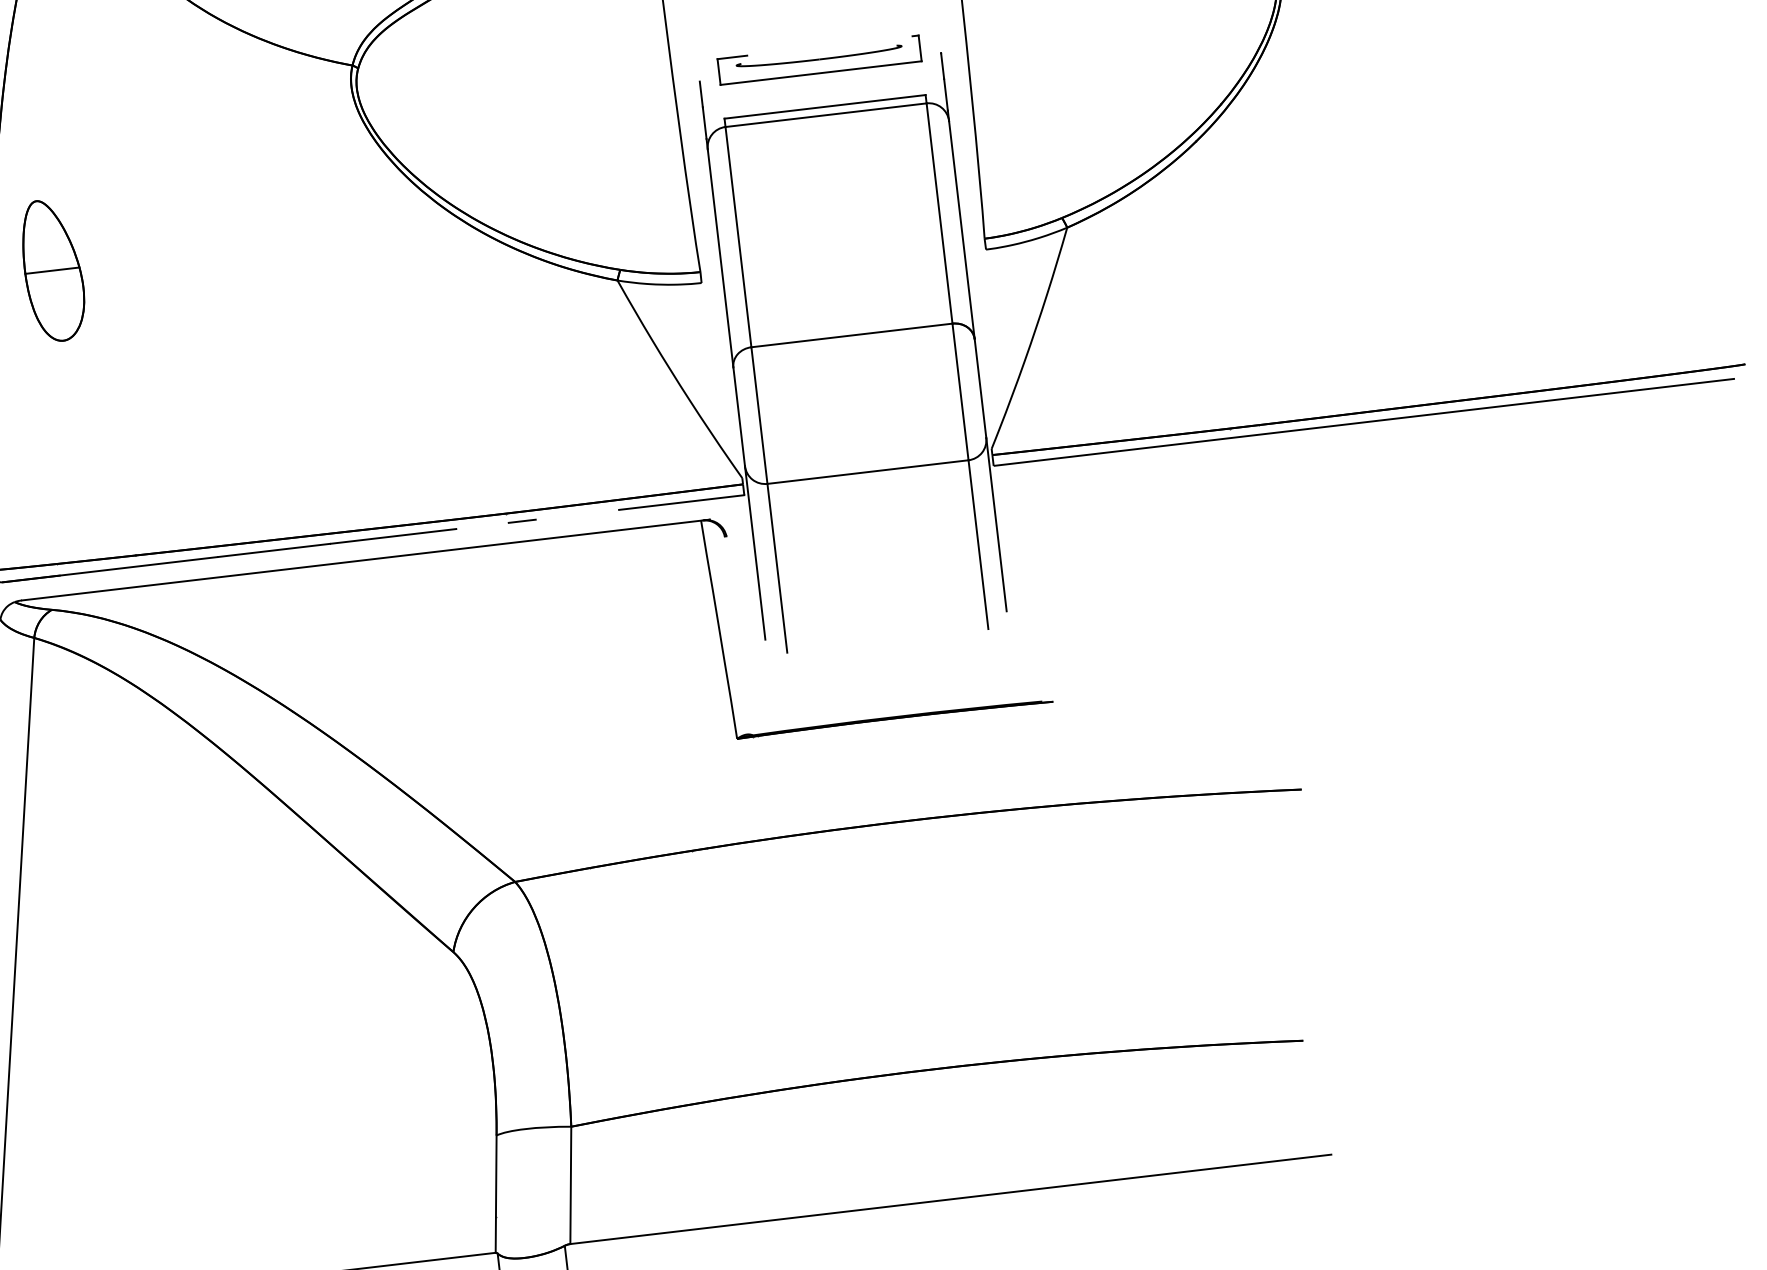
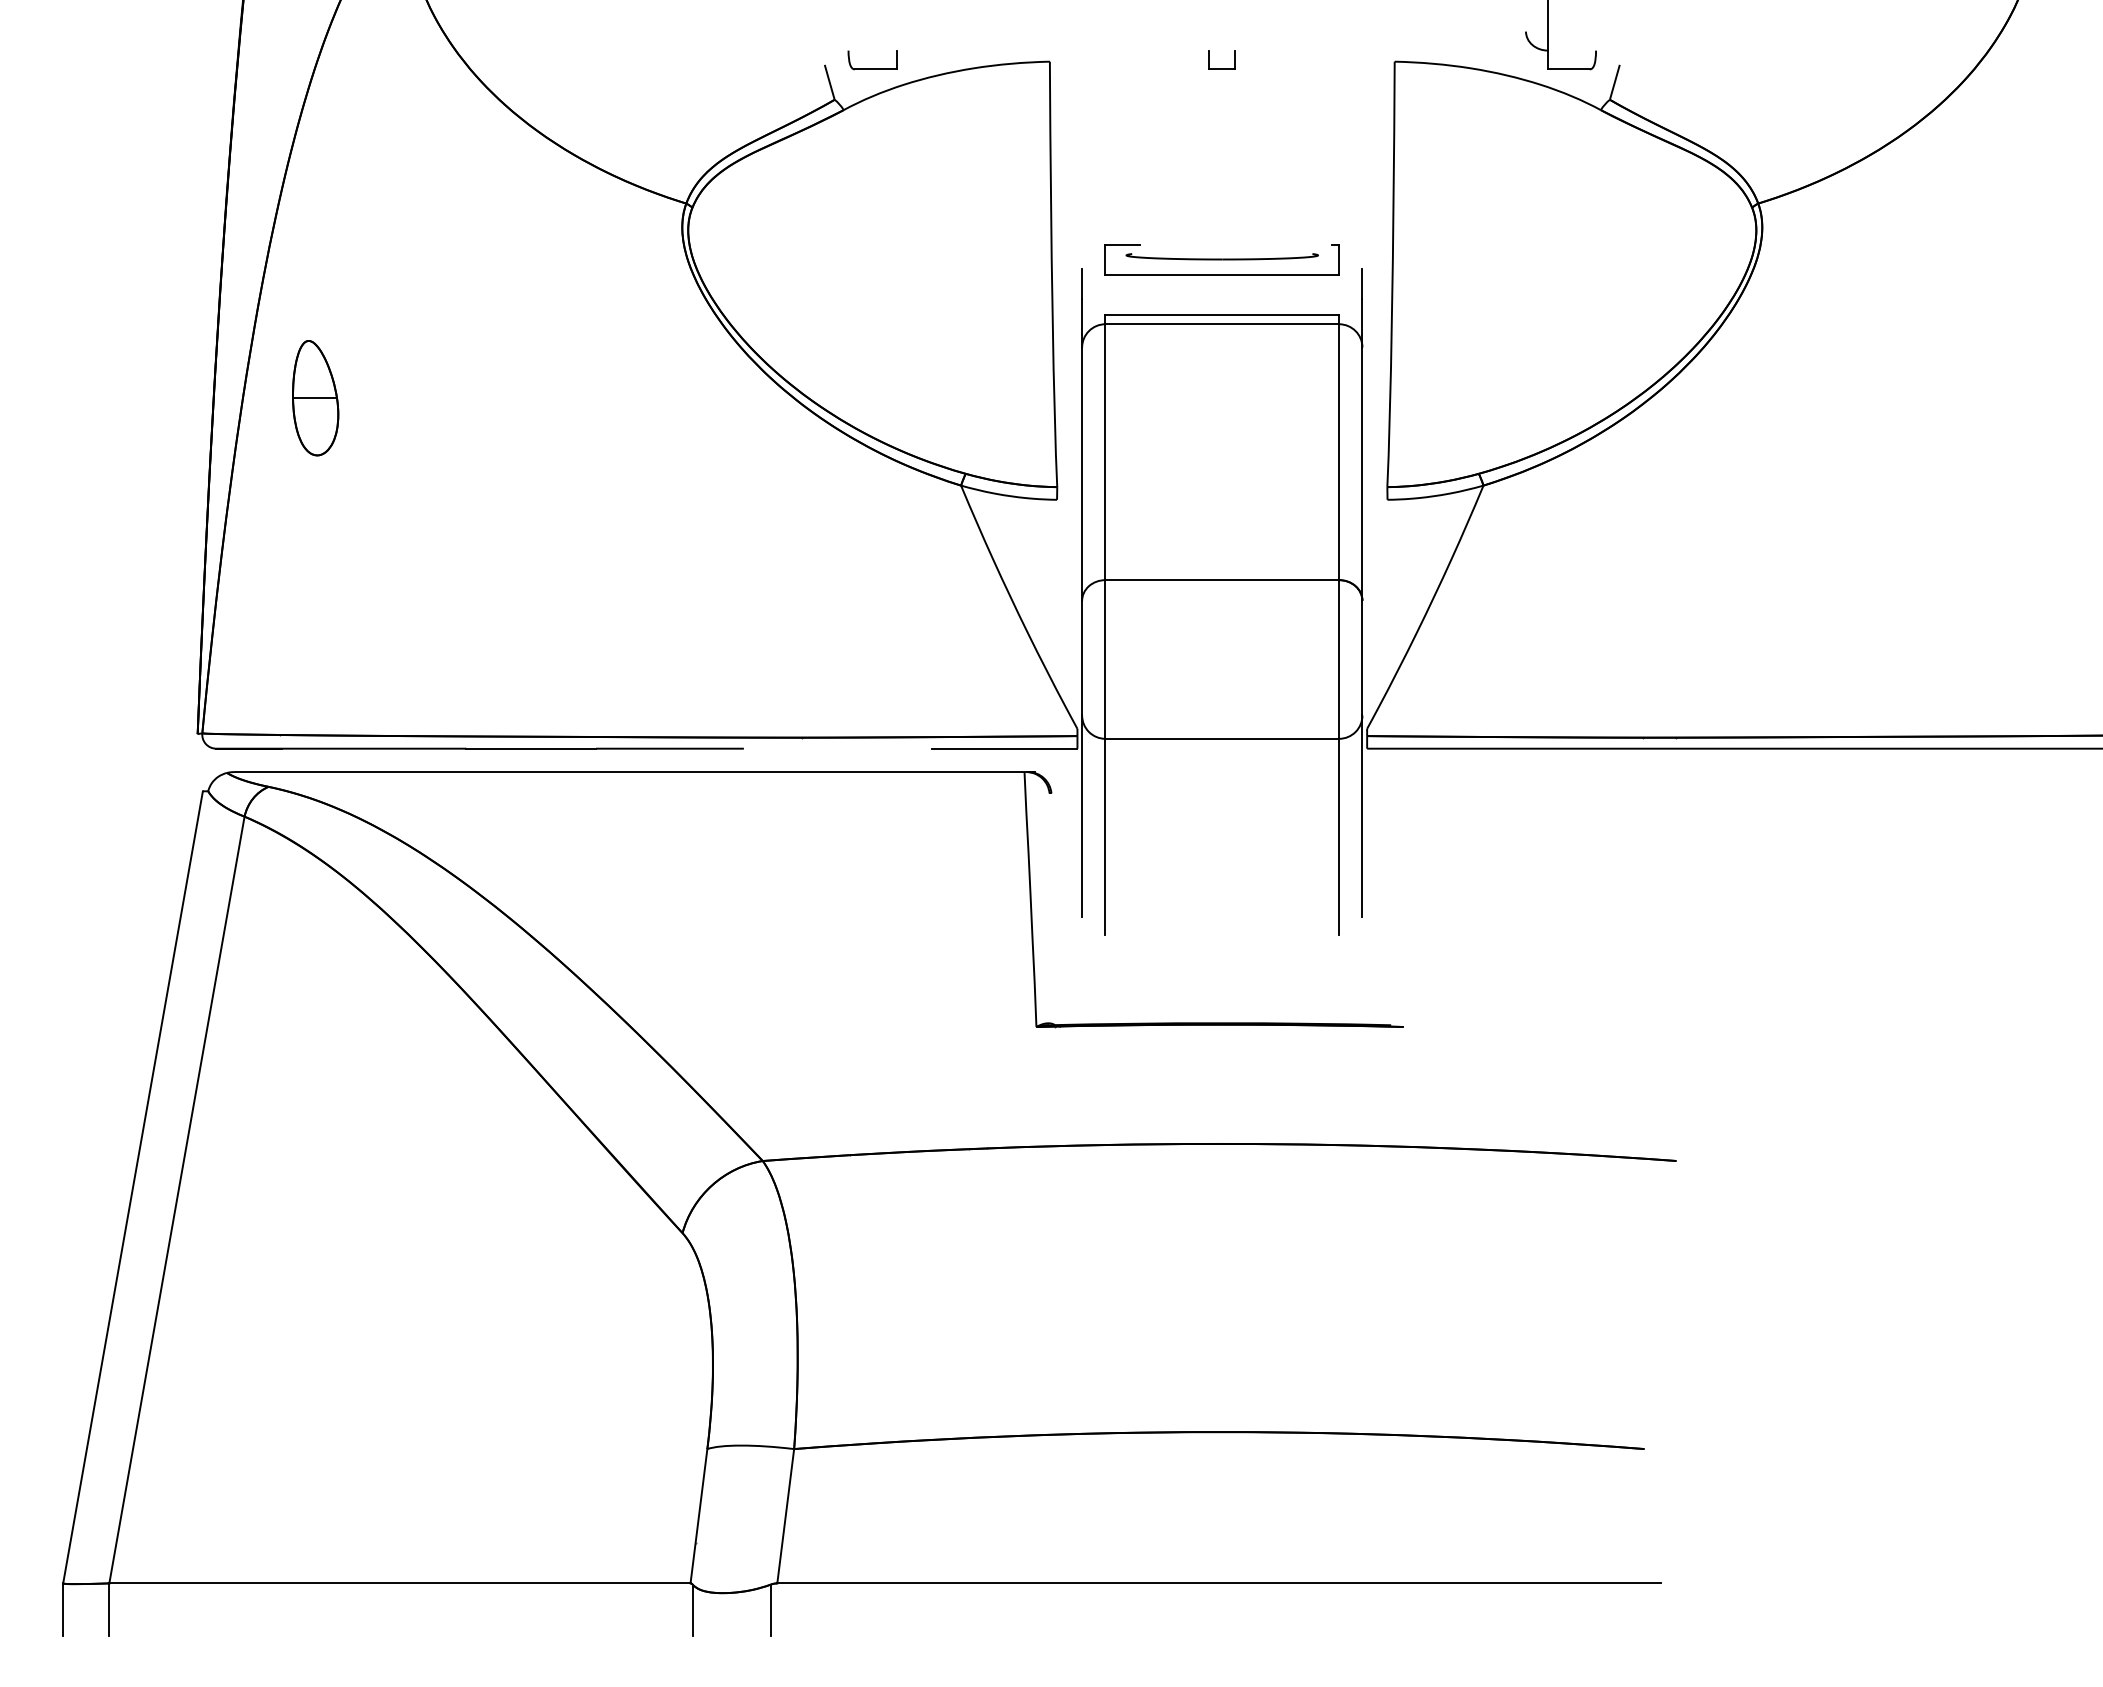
part: (52, 269) -> (315, 397), size x0.7
line: (522, 521) -> (819, 748), removed

